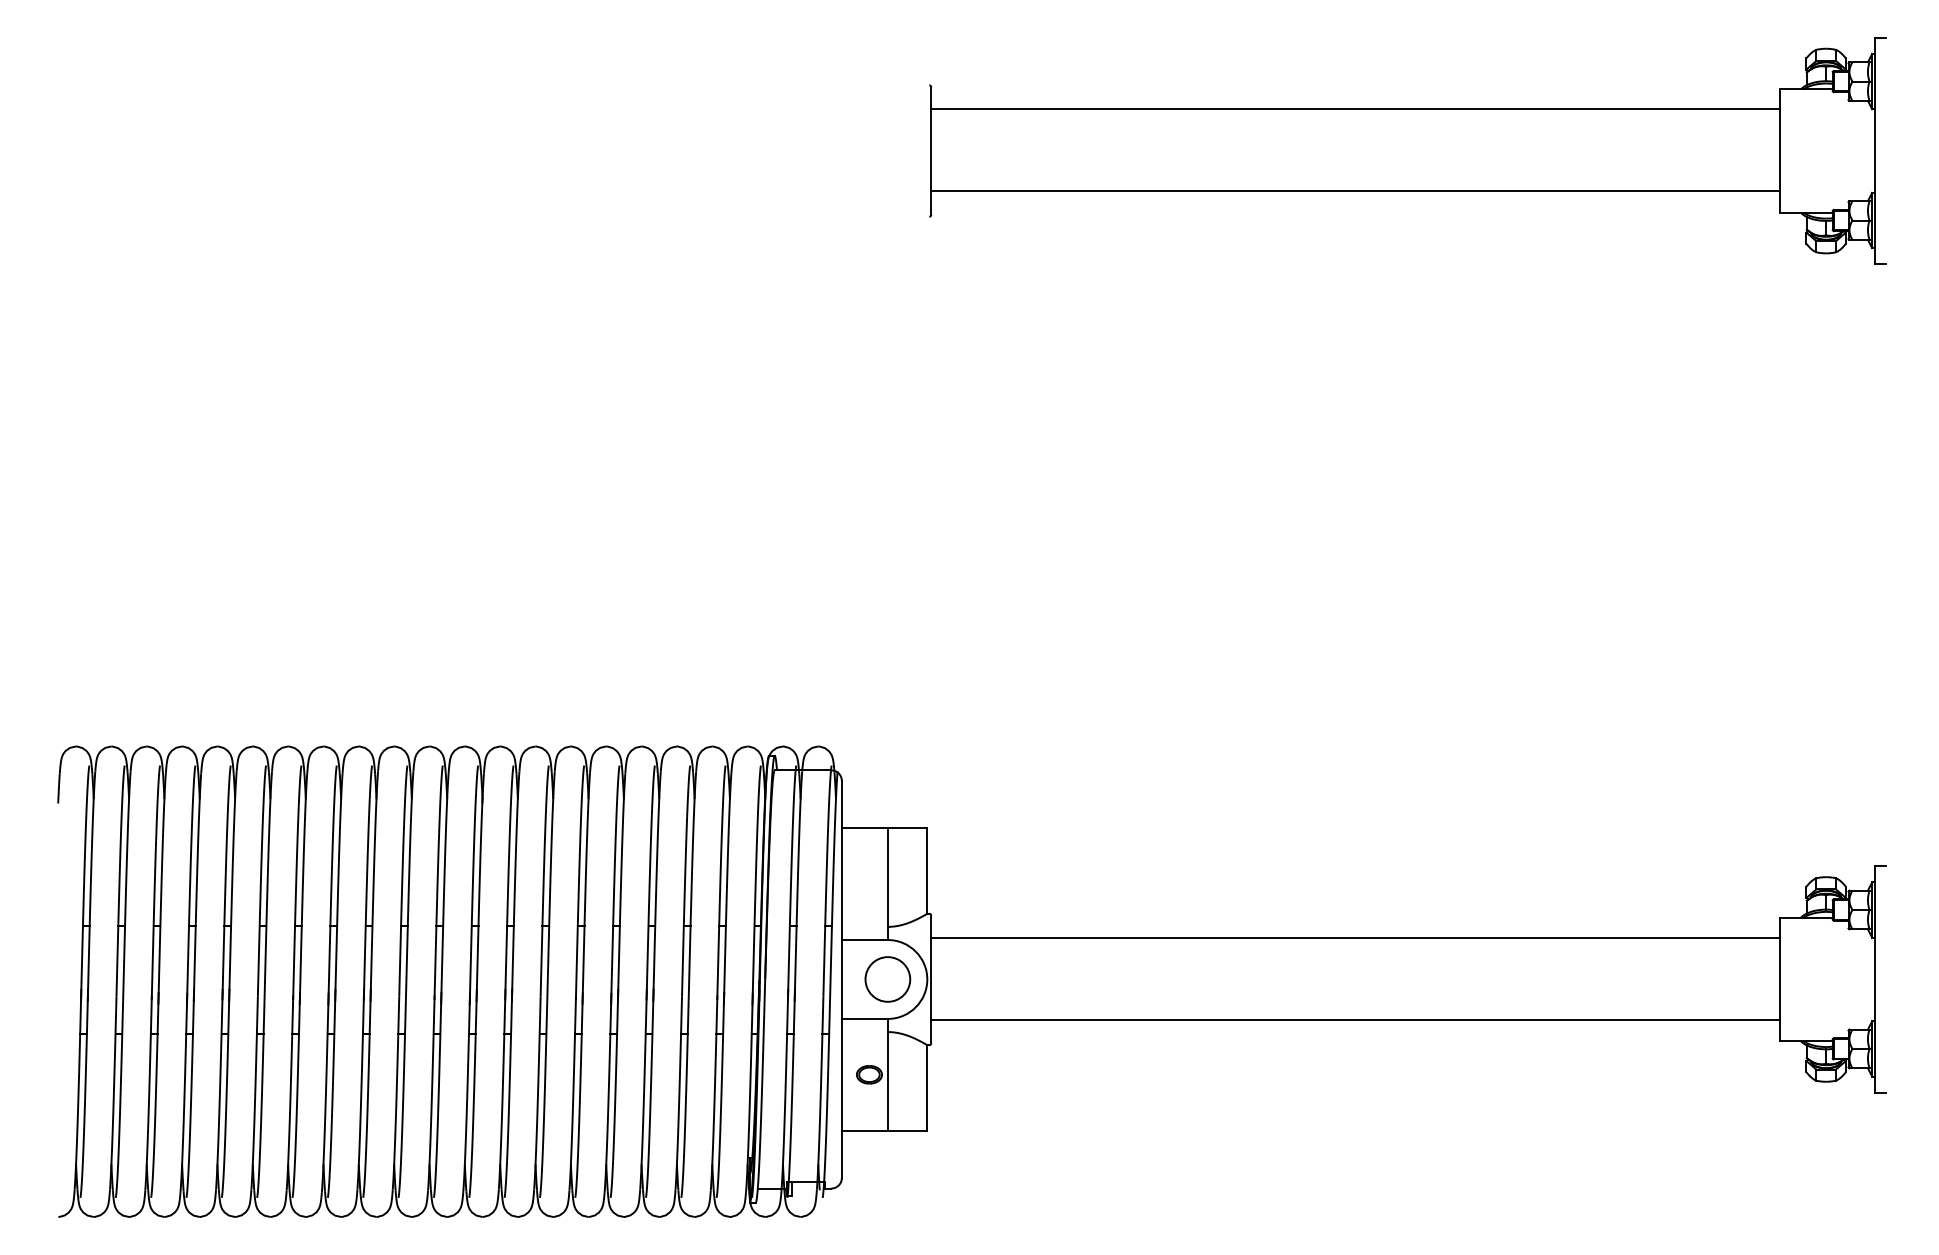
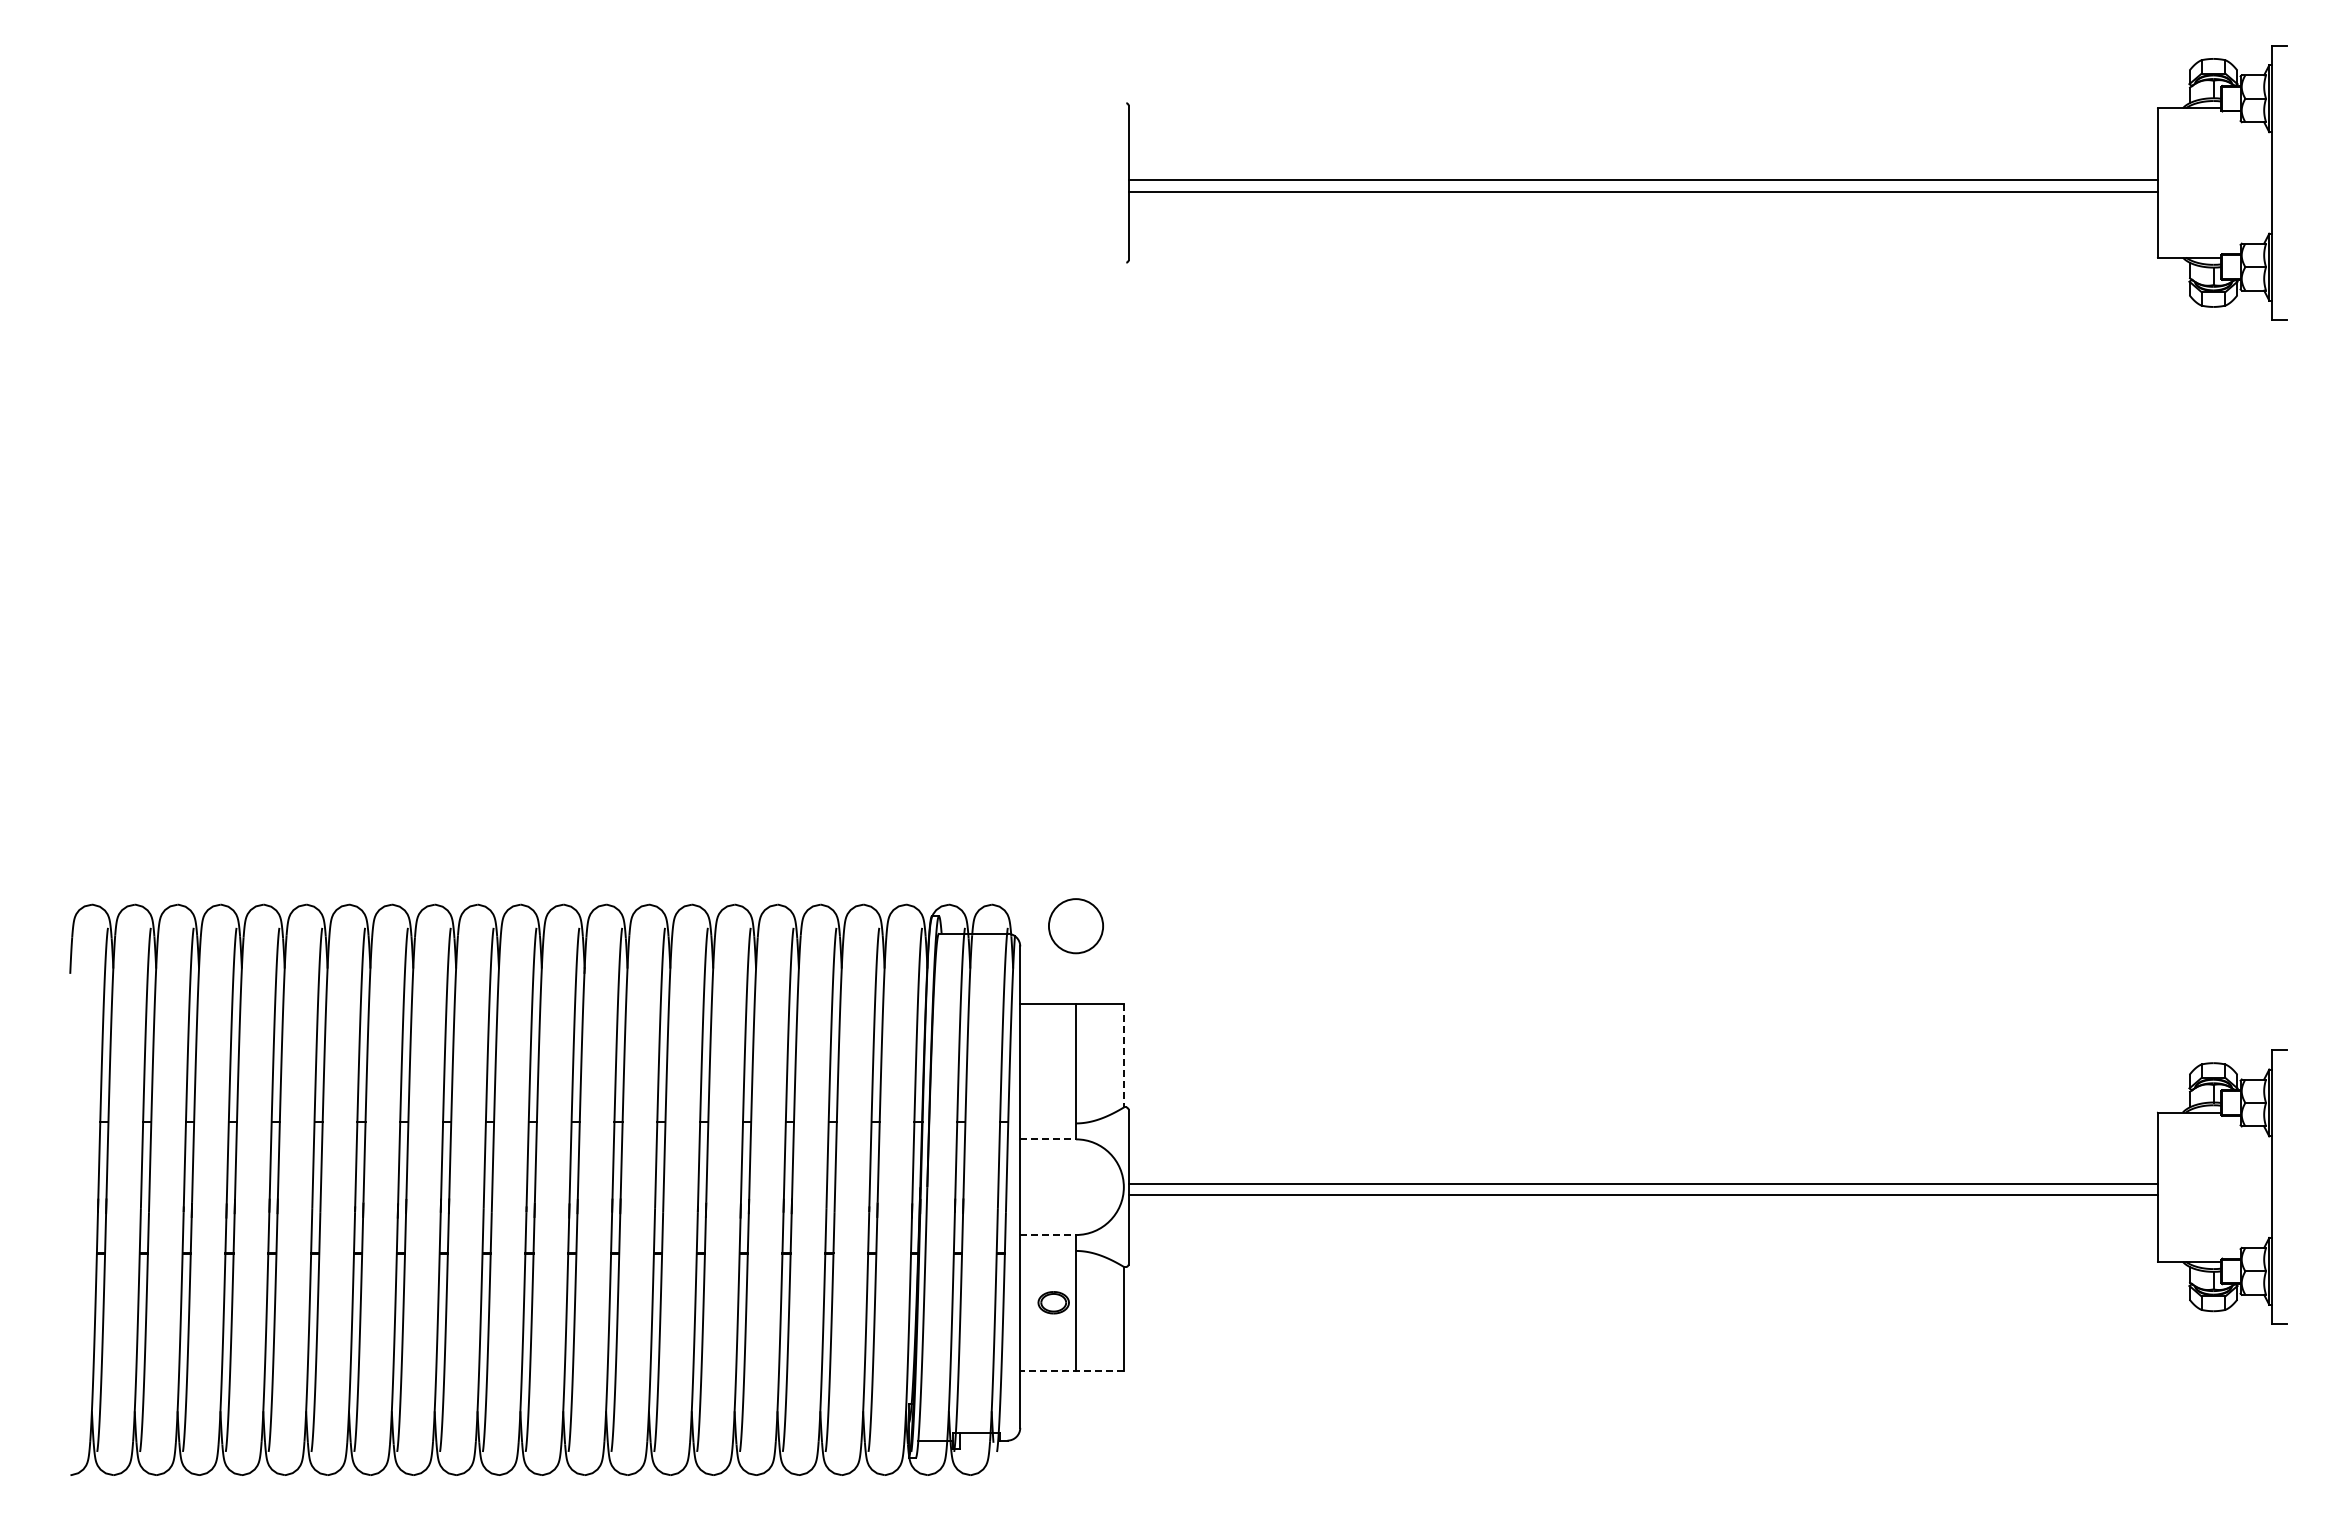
line: (1355, 109) -> (1642, 192), moved
line: (1355, 191) -> (1642, 179), moved
line: (927, 870) -> (1123, 1055), solid -> dashed
line: (1355, 937) -> (1642, 1194), moved
line: (865, 940) -> (1048, 1139), solid -> dashed
circle: (887, 979) -> (1075, 926), moved
line: (865, 1019) -> (1048, 1235), solid -> dashed
line: (1355, 1019) -> (1642, 1183), moved
line: (884, 1130) -> (1072, 1370), solid -> dashed

